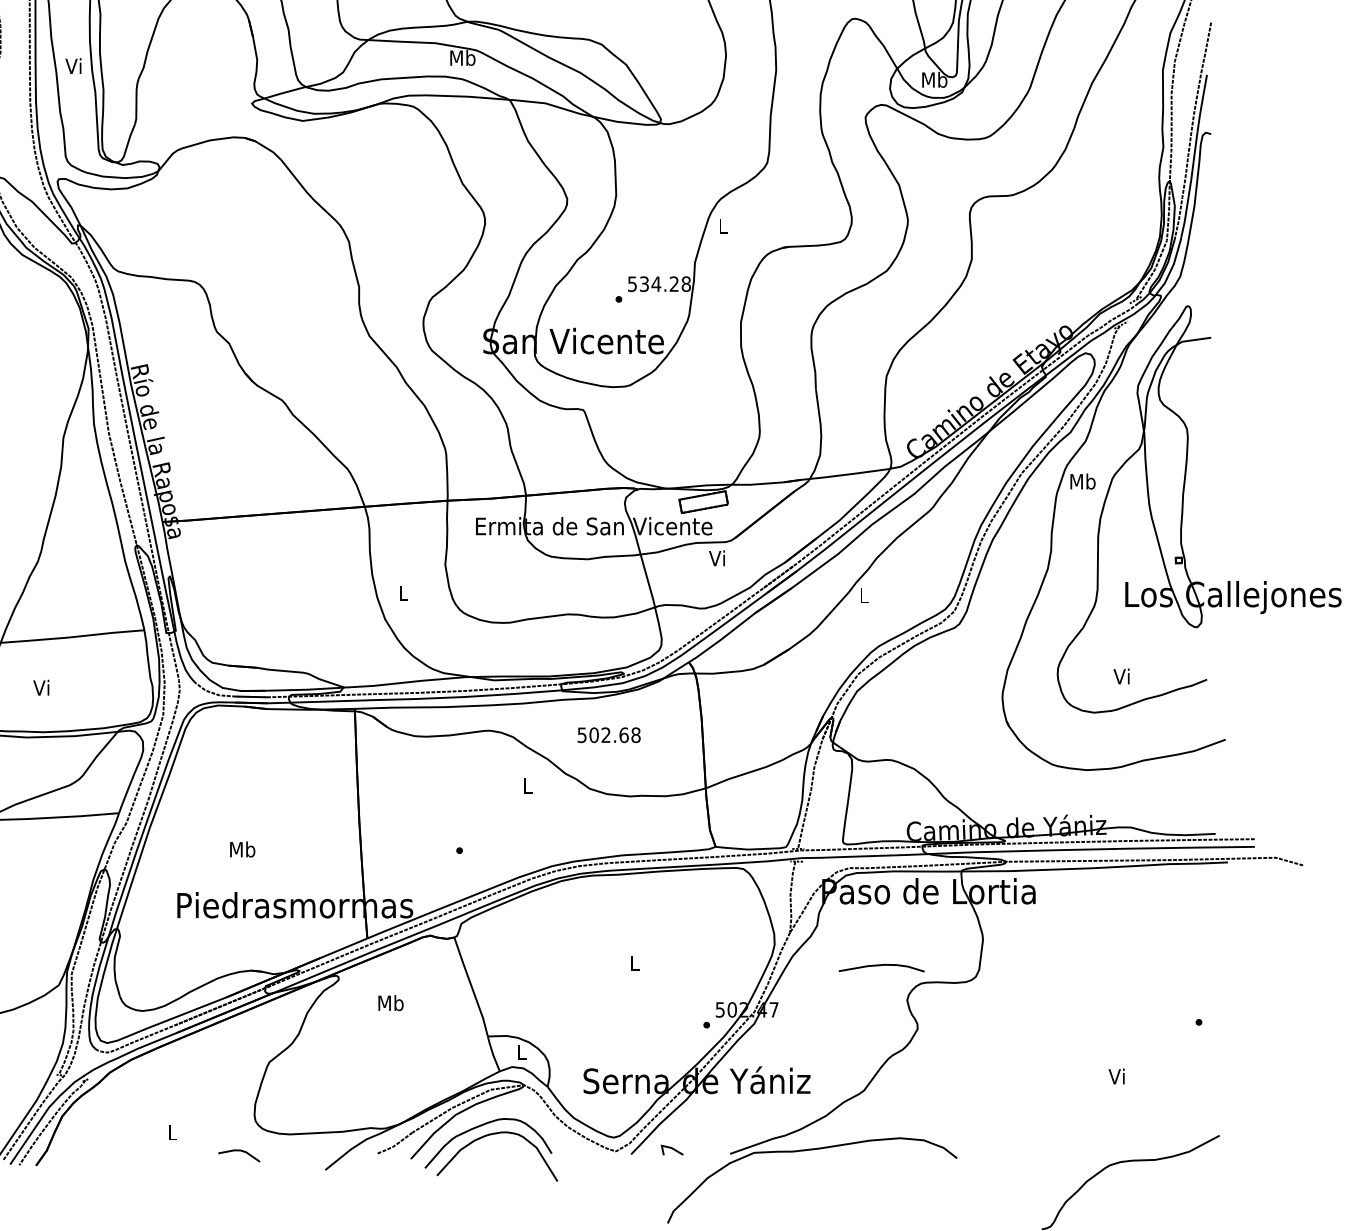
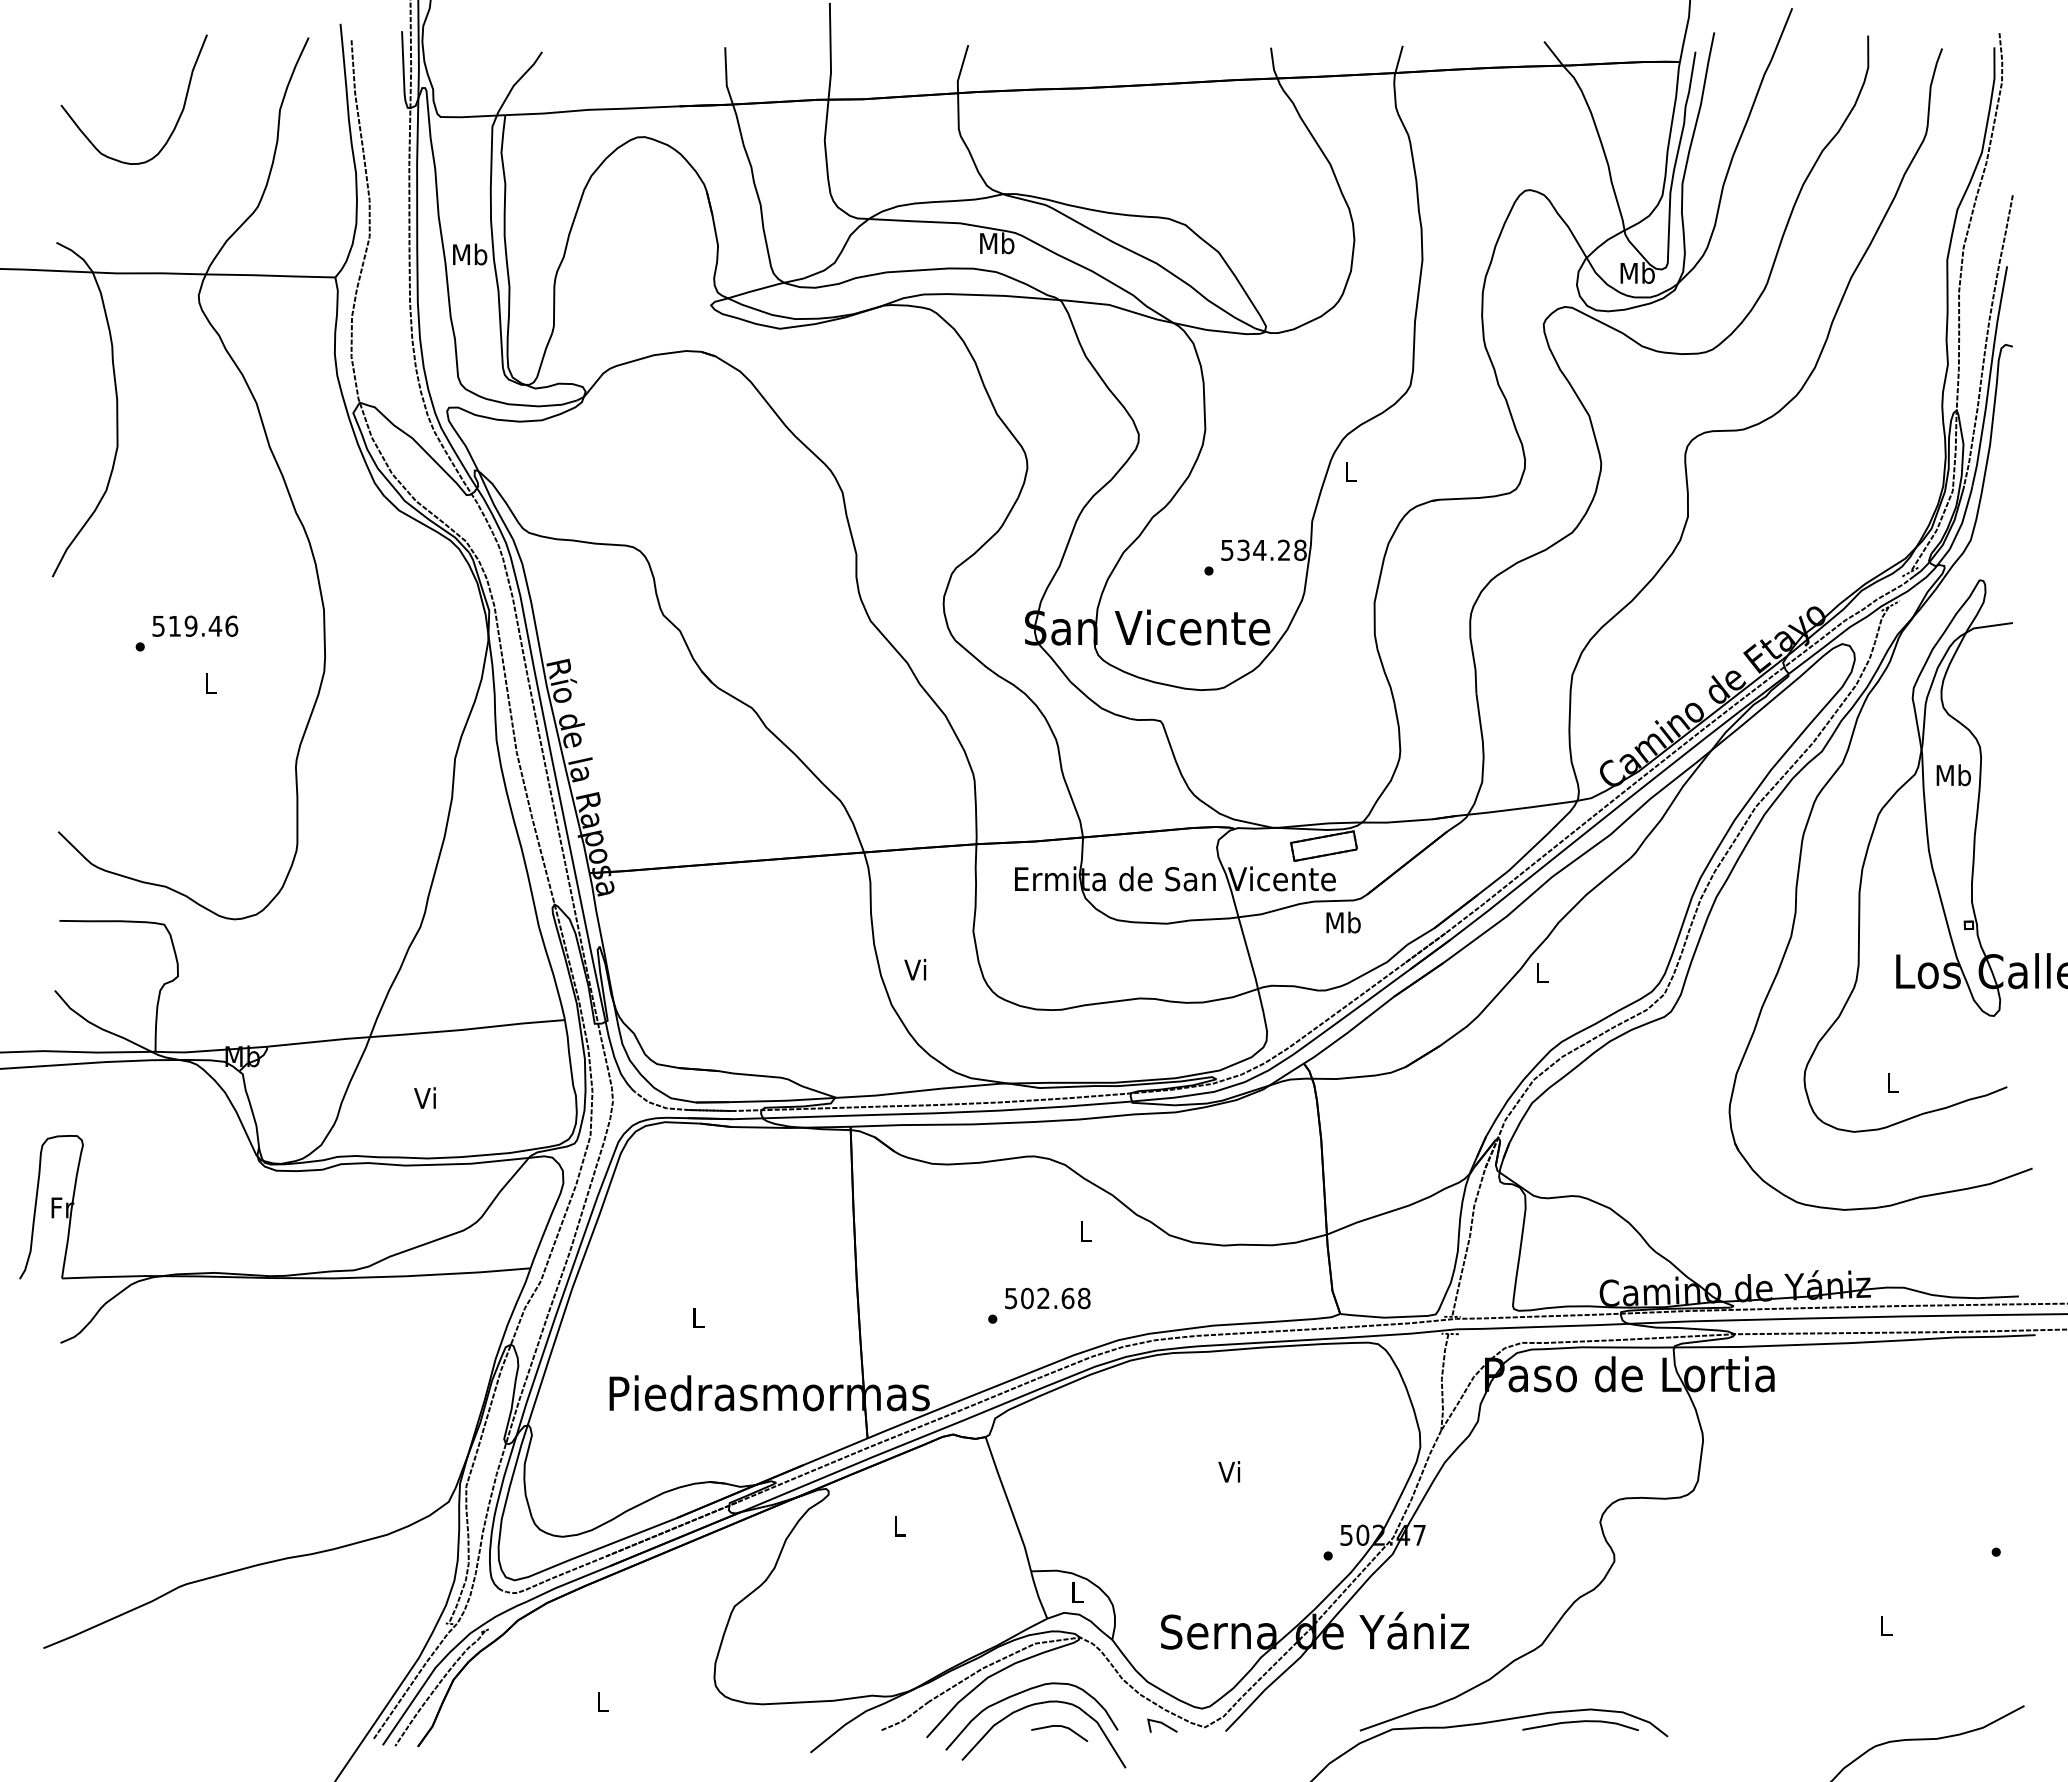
text: (74, 66) -> (470, 254), Vi -> Mb
text: (1082, 481) -> (1953, 775), moved
text: (718, 558) -> (1343, 922), Vi -> Mb
text: (402, 593) -> (915, 969), L -> Vi
text: (1121, 676) -> (1890, 1082), Vi -> L
text: (608, 735) -> (1047, 1298), moved
text: (242, 849) -> (698, 1317), Mb -> L
text: (634, 962) -> (1229, 1471), L -> Vi
curve: (881, 965) -> (1580, 1722), moved
text: (390, 1002) -> (899, 1525), Mb -> L
text: (1116, 1076) -> (1884, 1625), Vi -> L
line: (672, 1149) -> (1162, 1724), moved
line: (240, 1151) -> (1061, 1727), moved

